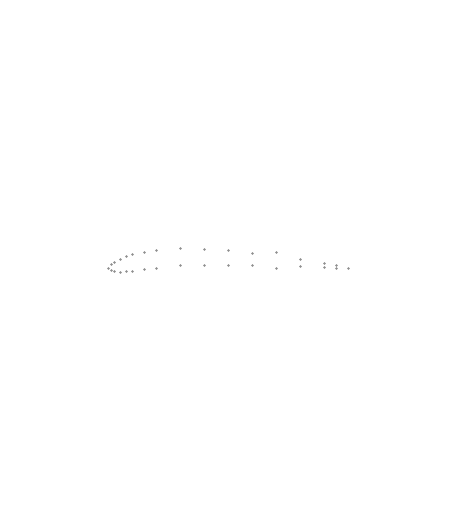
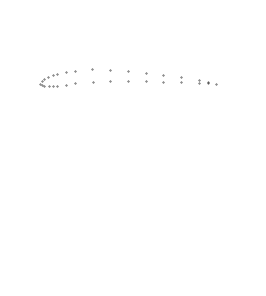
part: (276, 260) -> (163, 78), size x0.62

